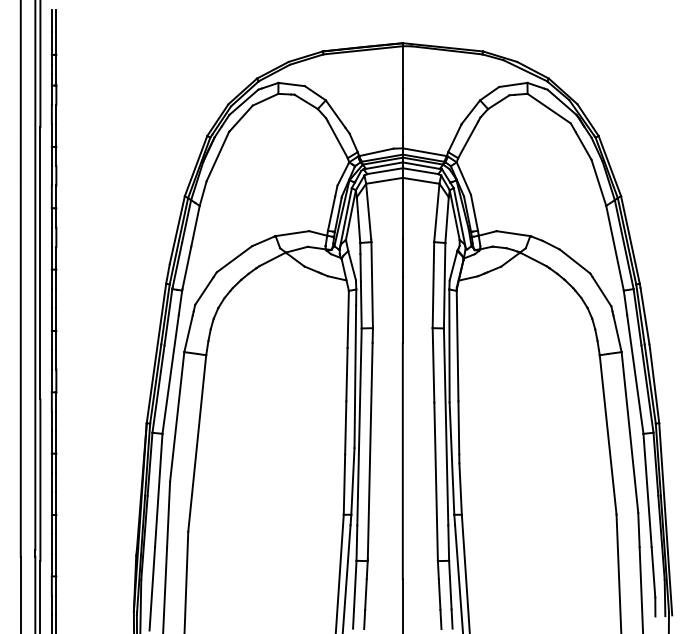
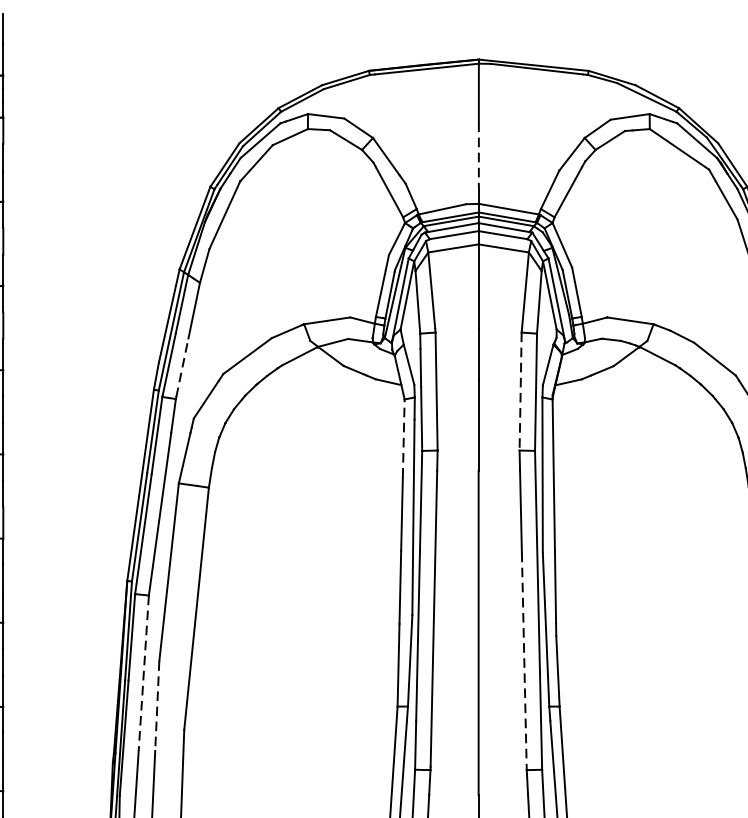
line: (402, 112) -> (478, 154), solid -> dashed
line: (186, 267) -> (181, 367), solid -> dashed
line: (433, 285) -> (520, 392), solid -> dashed
line: (348, 318) -> (404, 437), solid -> dashed
line: (436, 482) -> (524, 662), solid -> dashed
line: (158, 490) -> (143, 673), solid -> dashed
line: (168, 514) -> (157, 706), solid -> dashed

